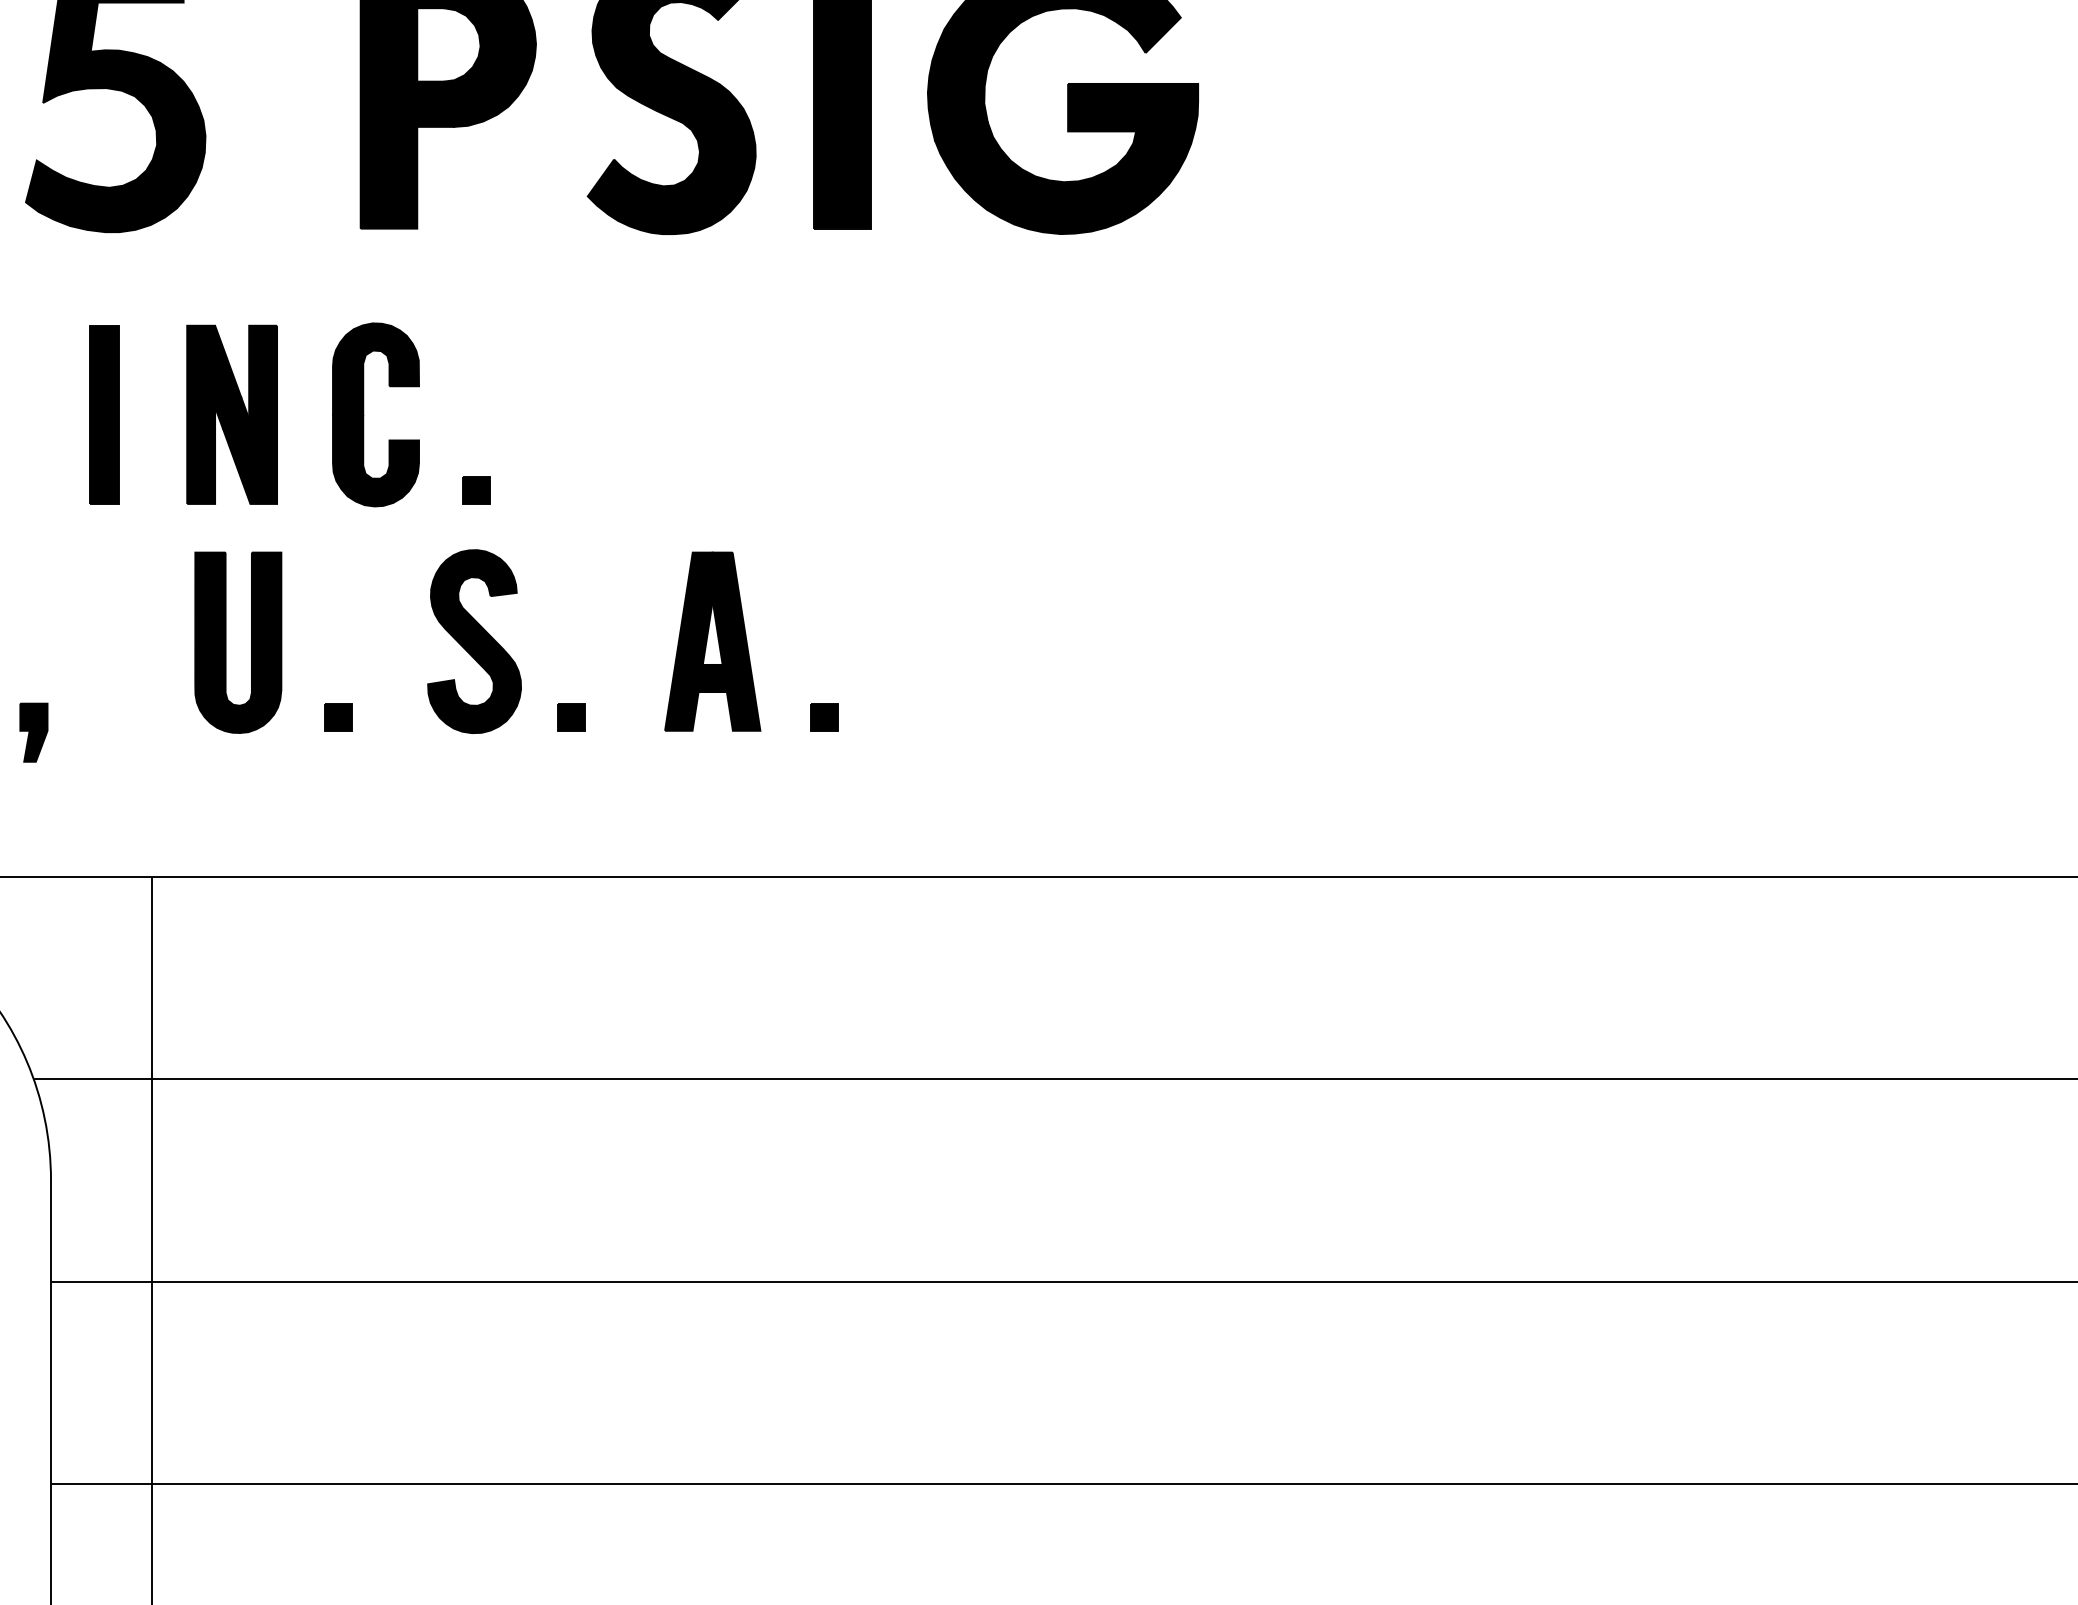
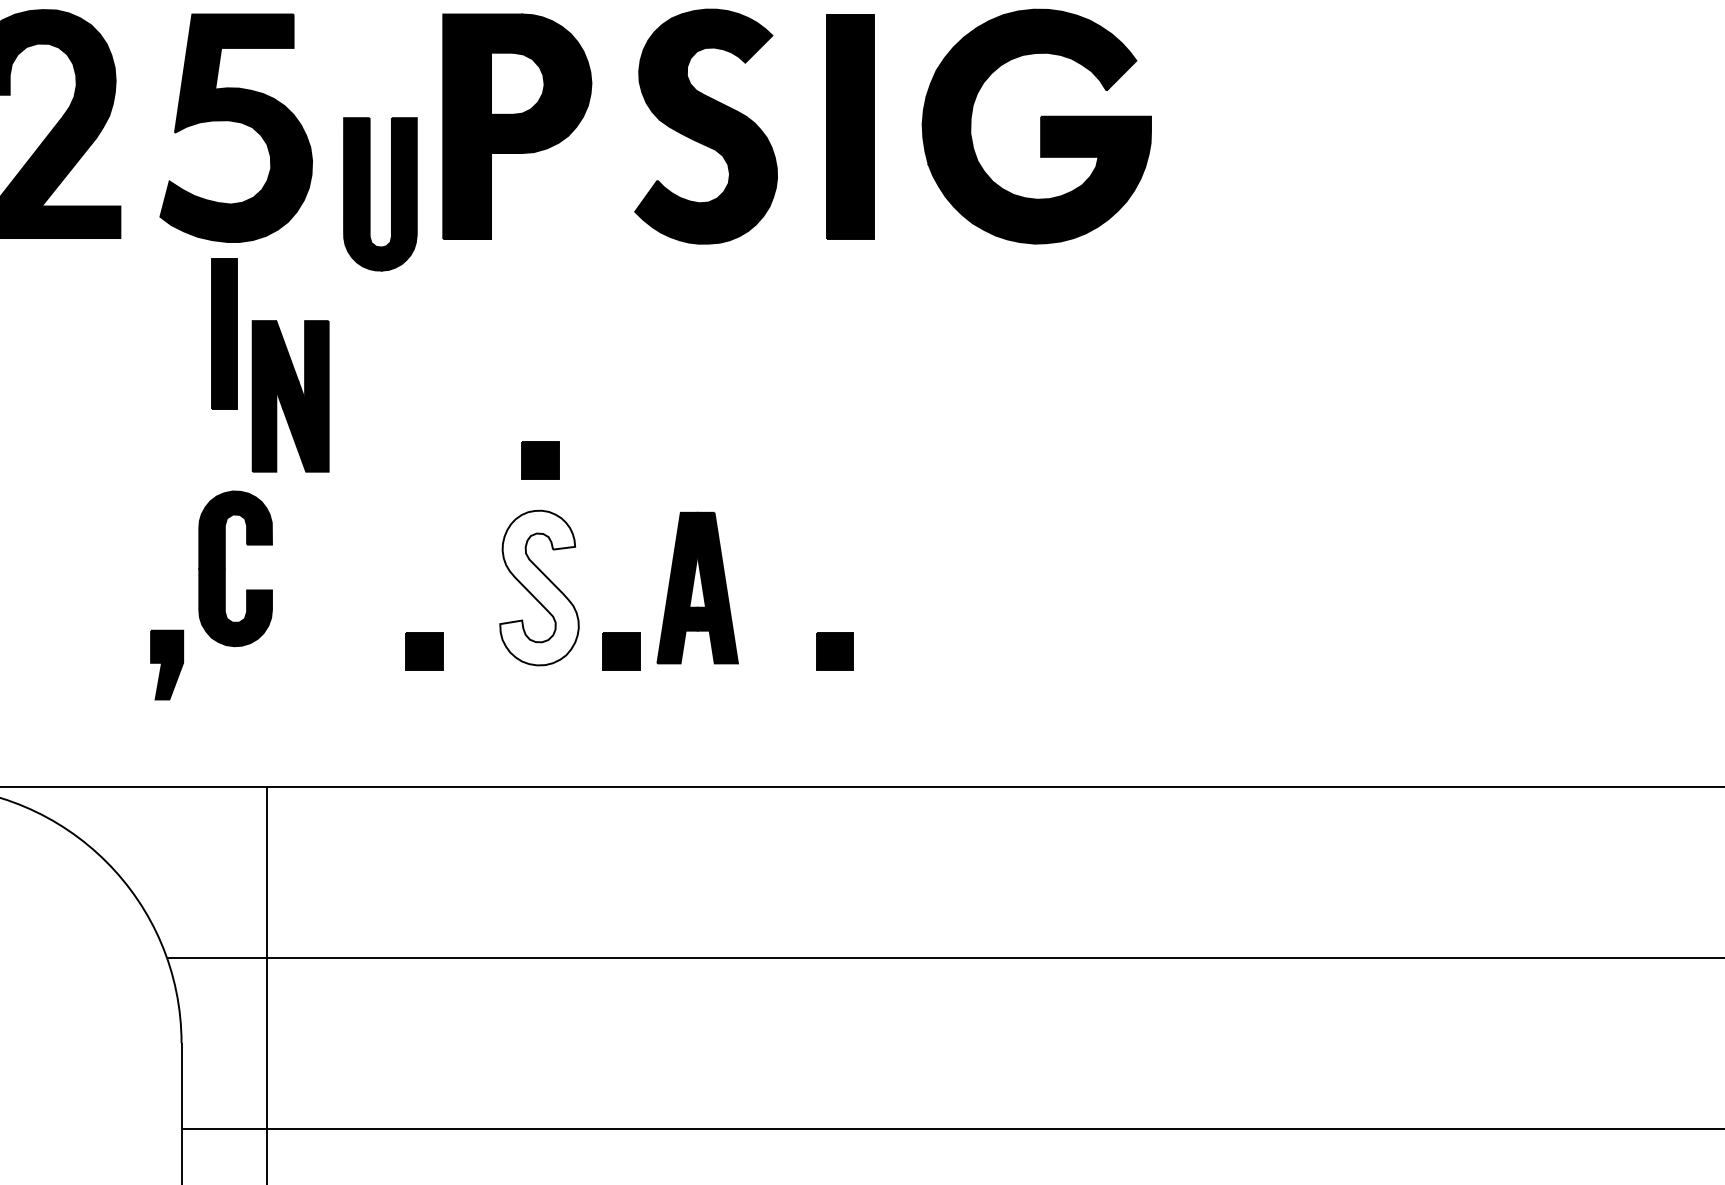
part: (104, 414) -> (224, 333), moved
part: (231, 414) -> (290, 396), moved
part: (364, 414) -> (225, 568), moved
part: (476, 490) -> (541, 460), size x1.6
fill: (474, 641) -> (539, 587), removed
part: (712, 641) -> (697, 587), moved
part: (226, 642) -> (370, 194), moved
part: (338, 717) -> (424, 652), size x1.6
part: (571, 717) -> (621, 652), size x1.6
part: (824, 717) -> (835, 652), size x1.6
part: (33, 732) -> (166, 664), size x1.4

